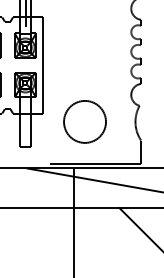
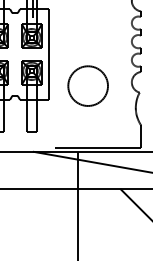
part: (84, 121) -> (87, 85), moved

